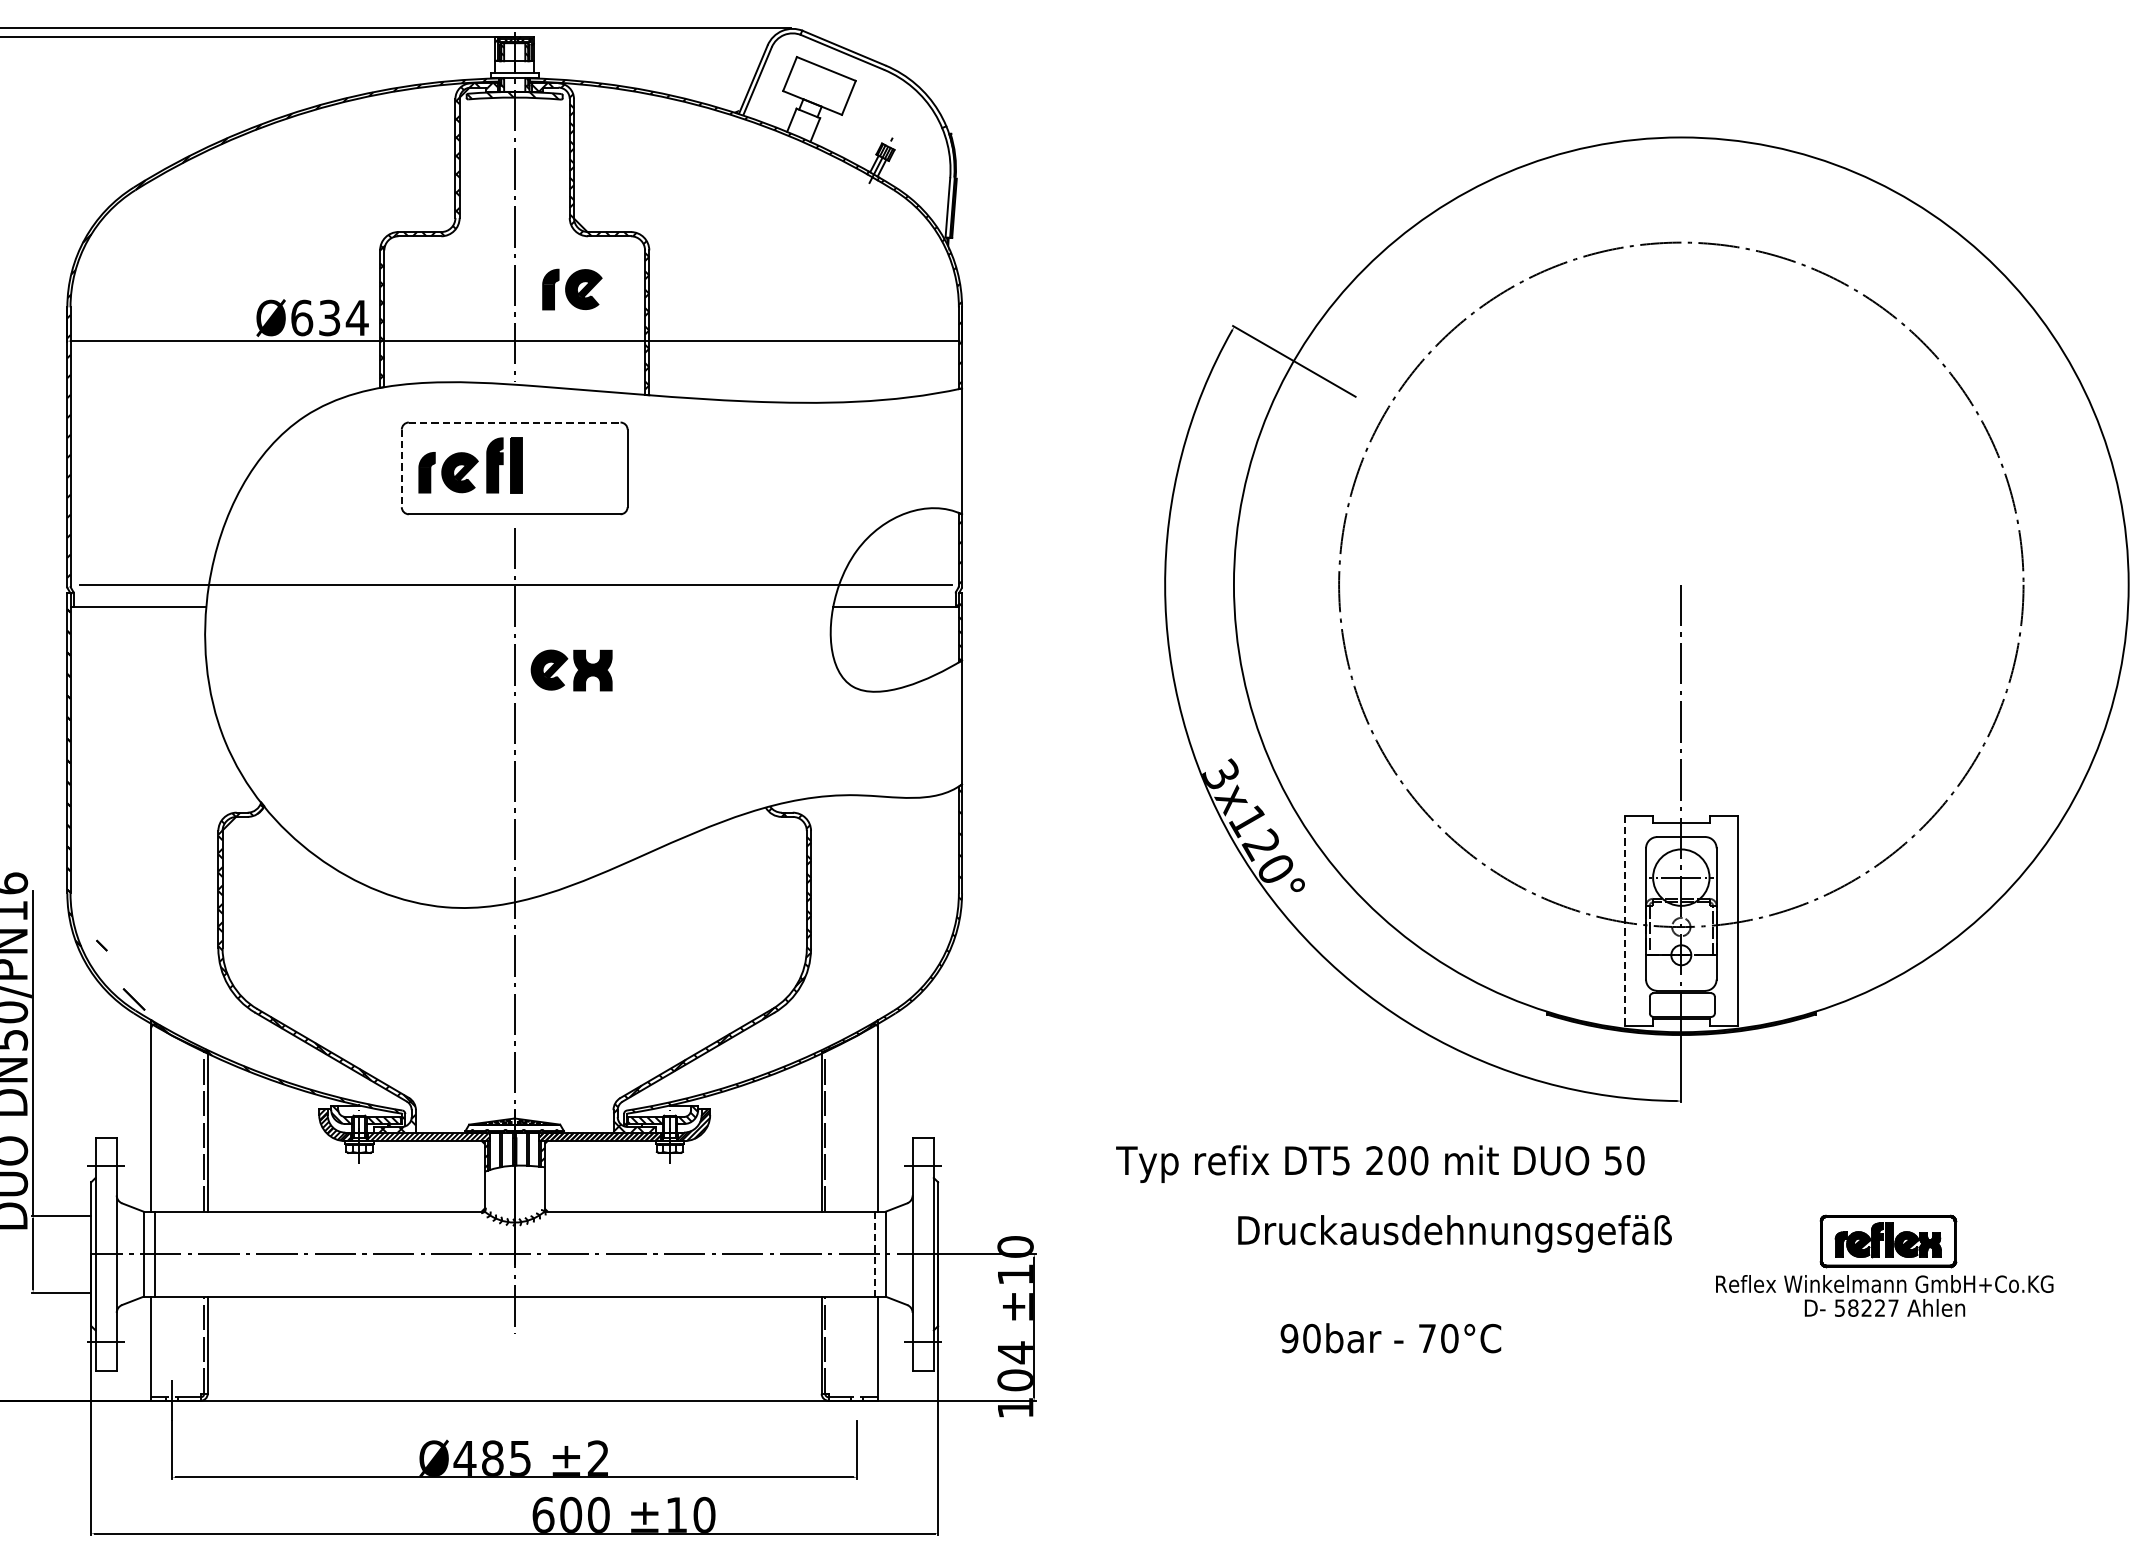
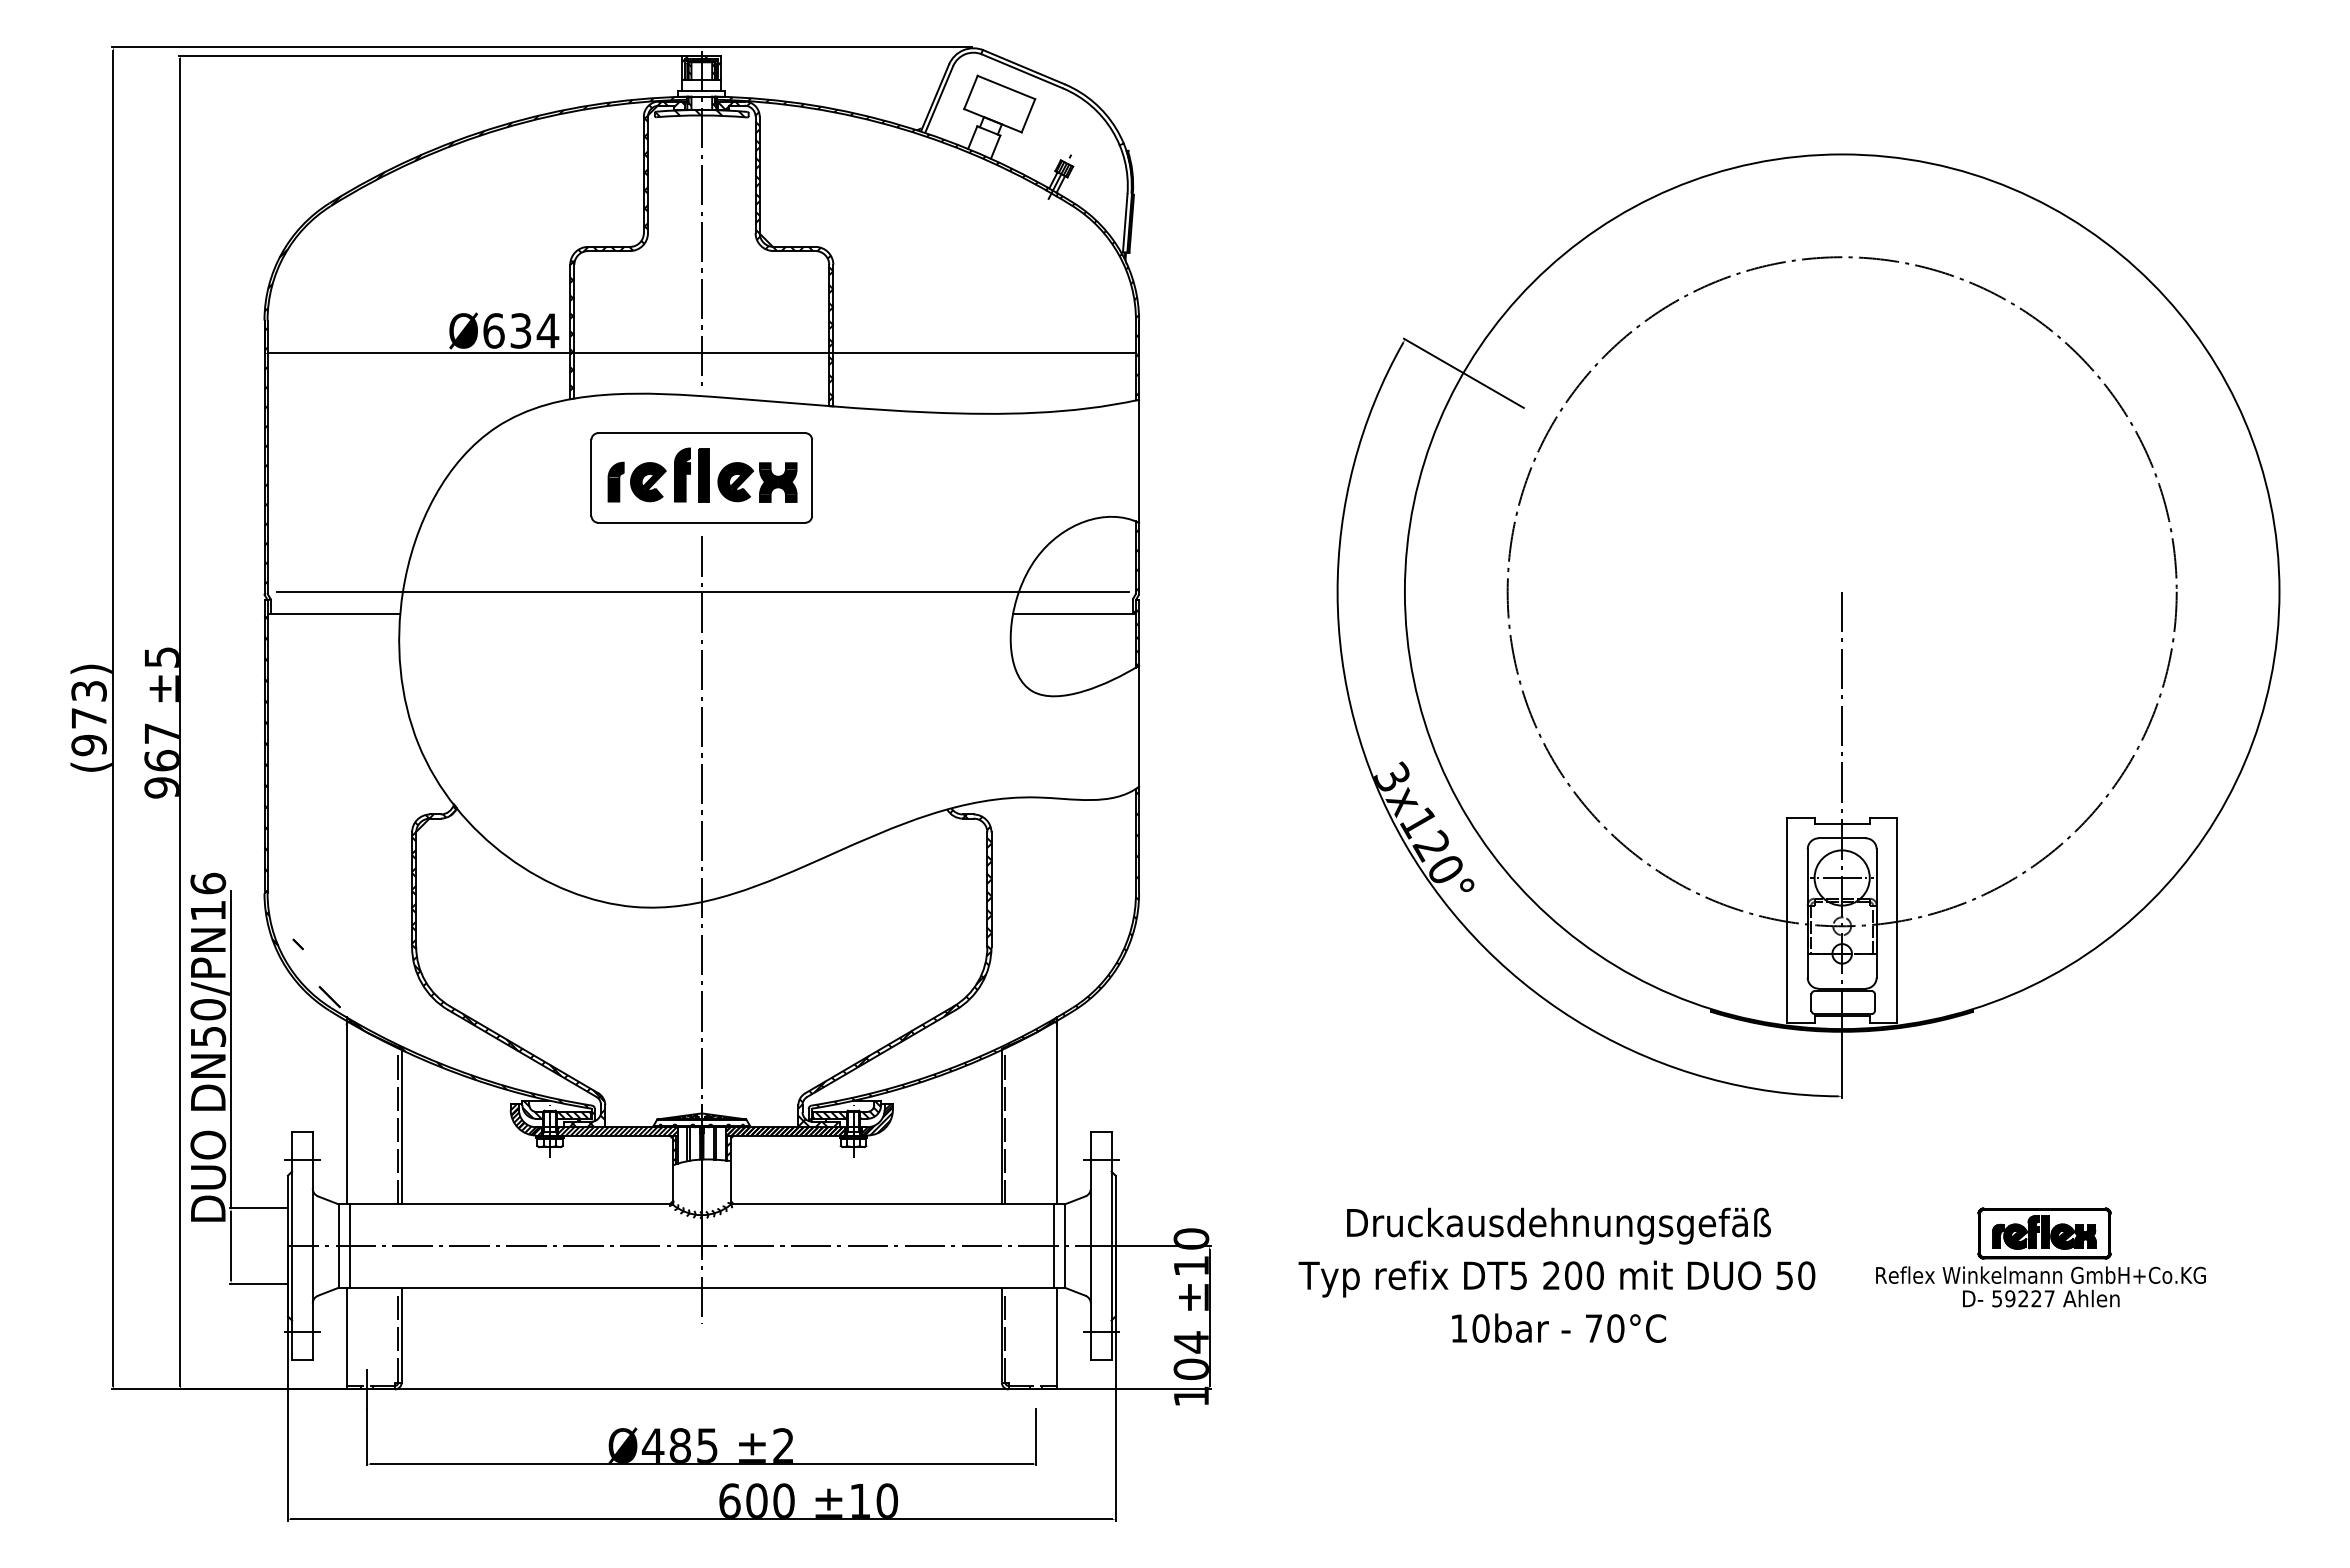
part: (571, 288) -> (757, 302), removed
line: (515, 422) -> (702, 433), dashed -> solid
line: (401, 467) -> (591, 477), dashed -> solid
part: (571, 670) -> (757, 482), moved
line: (1625, 921) -> (1787, 920), dashed -> solid
text: (1379, 1163) -> (1556, 1278), moved
text: (1454, 1233) -> (1558, 1225), moved
line: (874, 1254) -> (1053, 1246), dashed -> solid
text: (1853, 1307) -> (2010, 1298), 58227 -> 59227
text: (1288, 1338) -> (1458, 1328), 90bar -> 10bar

